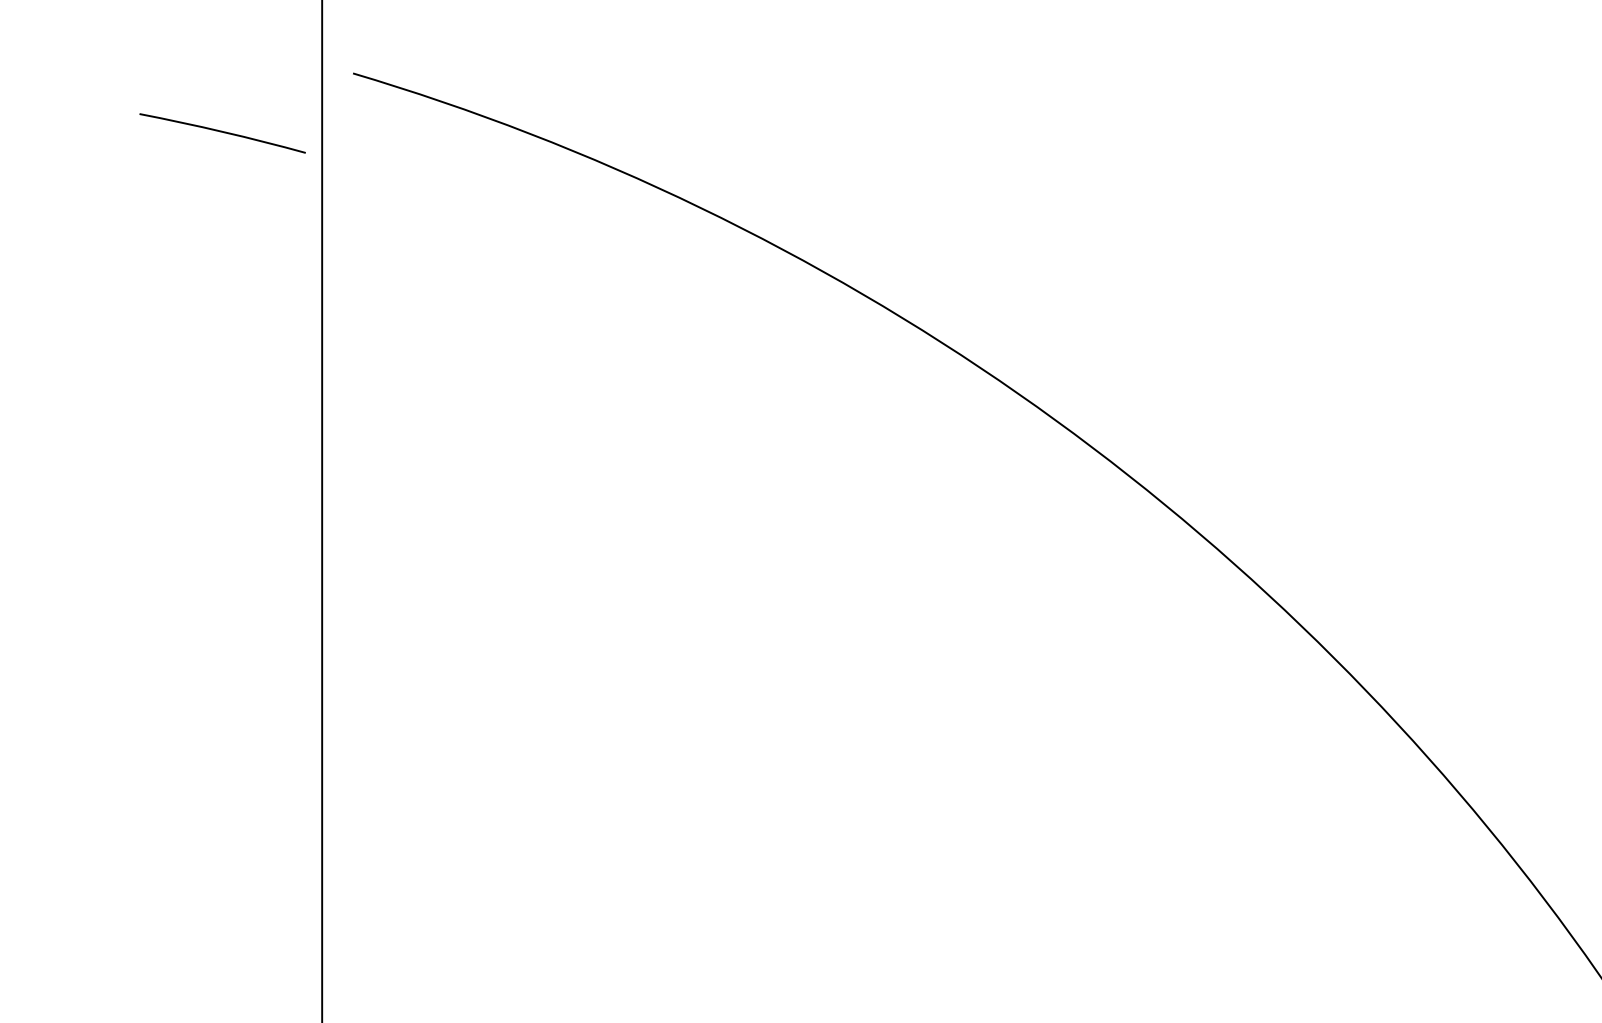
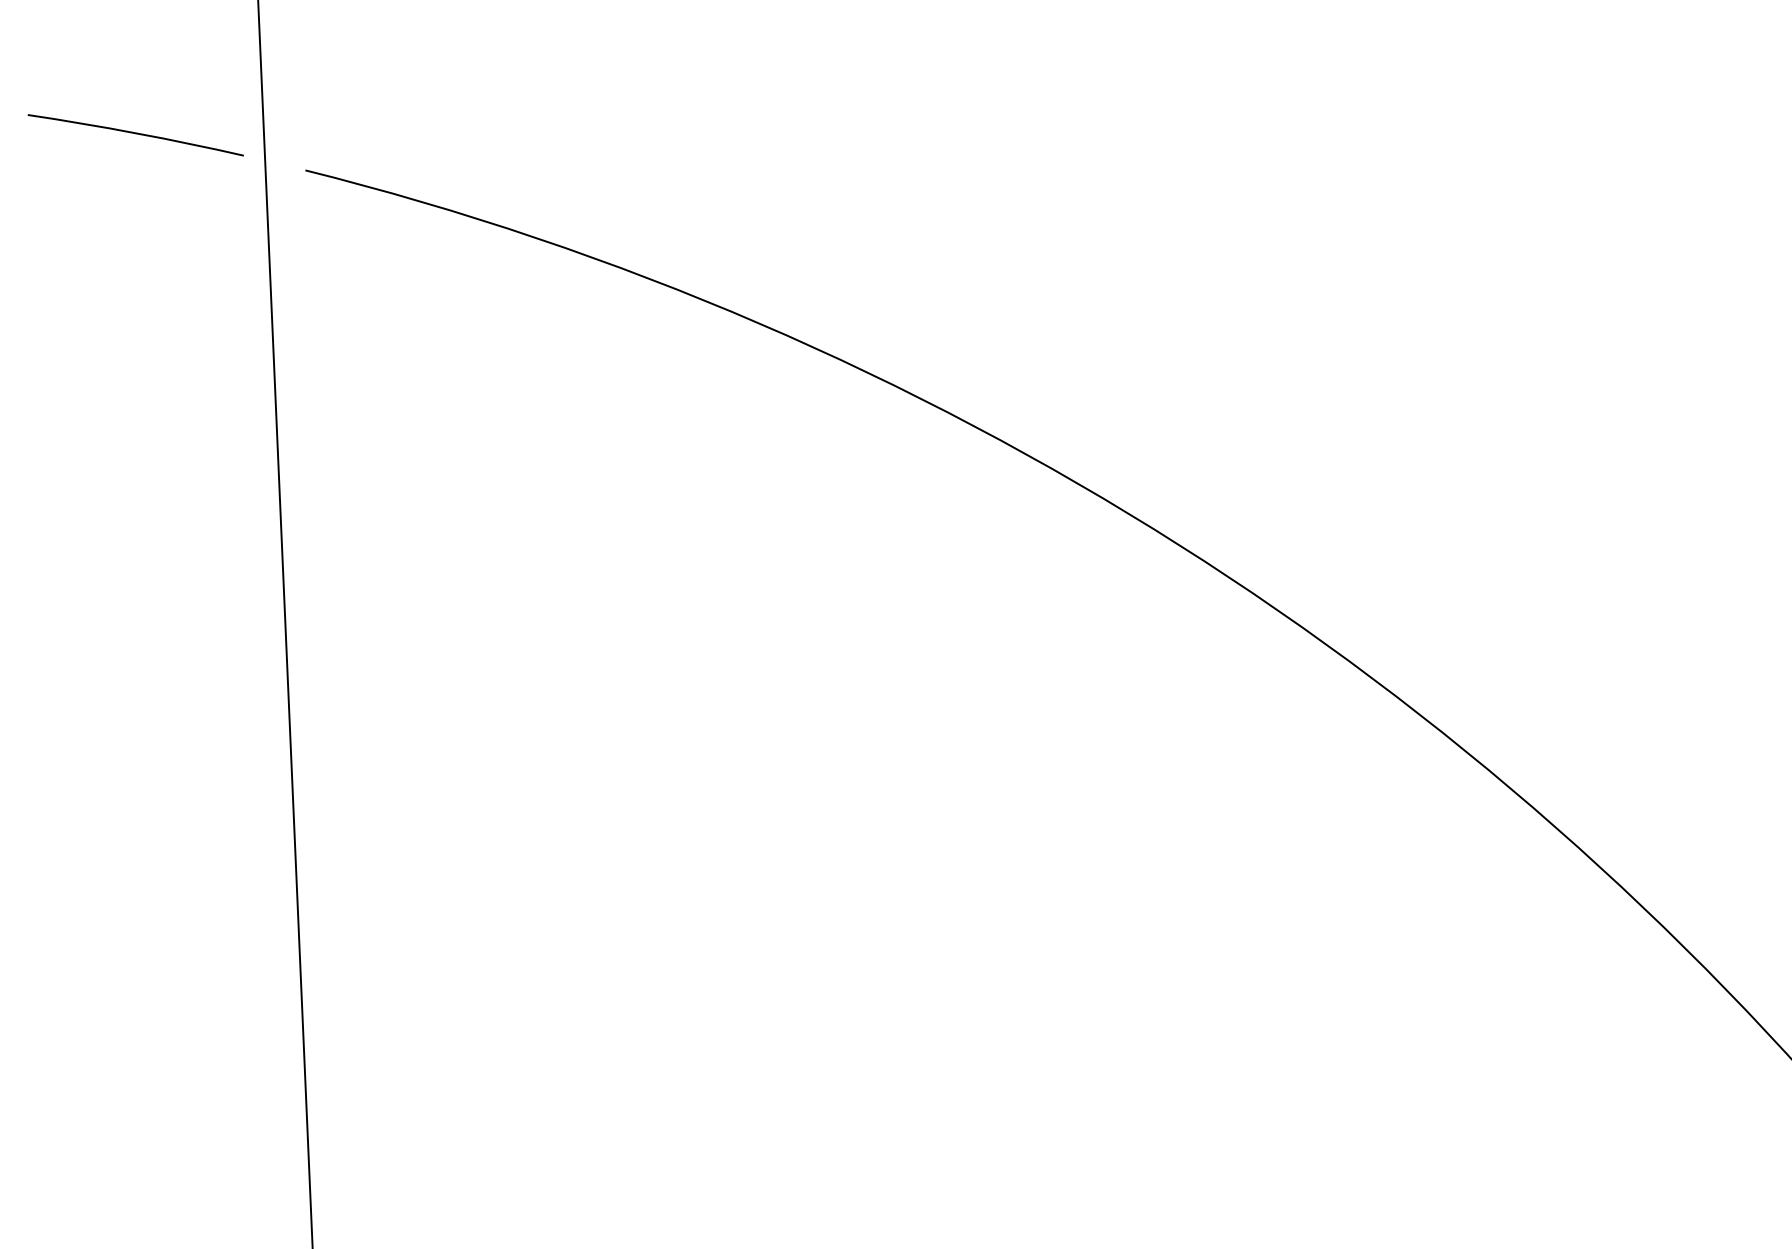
part: (222, 133) -> (135, 135), moved

